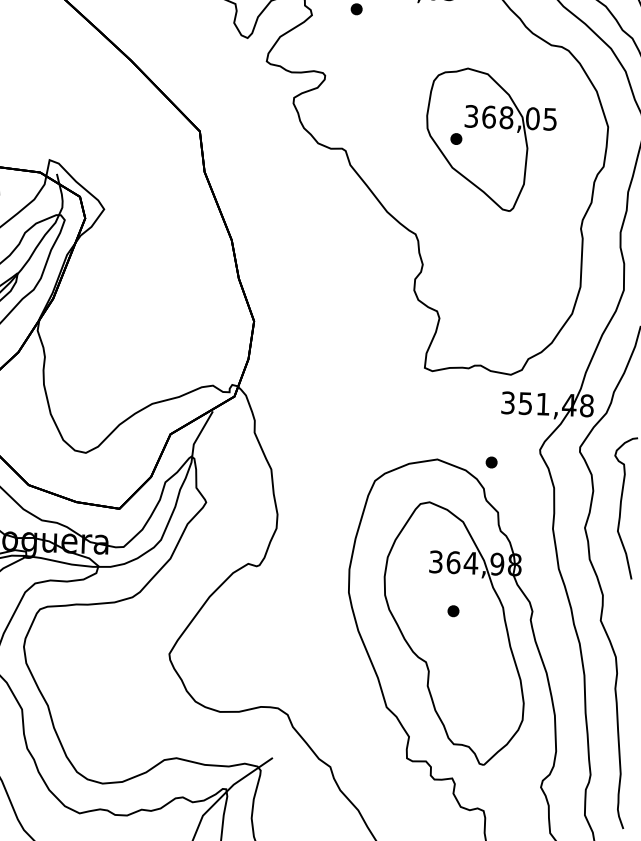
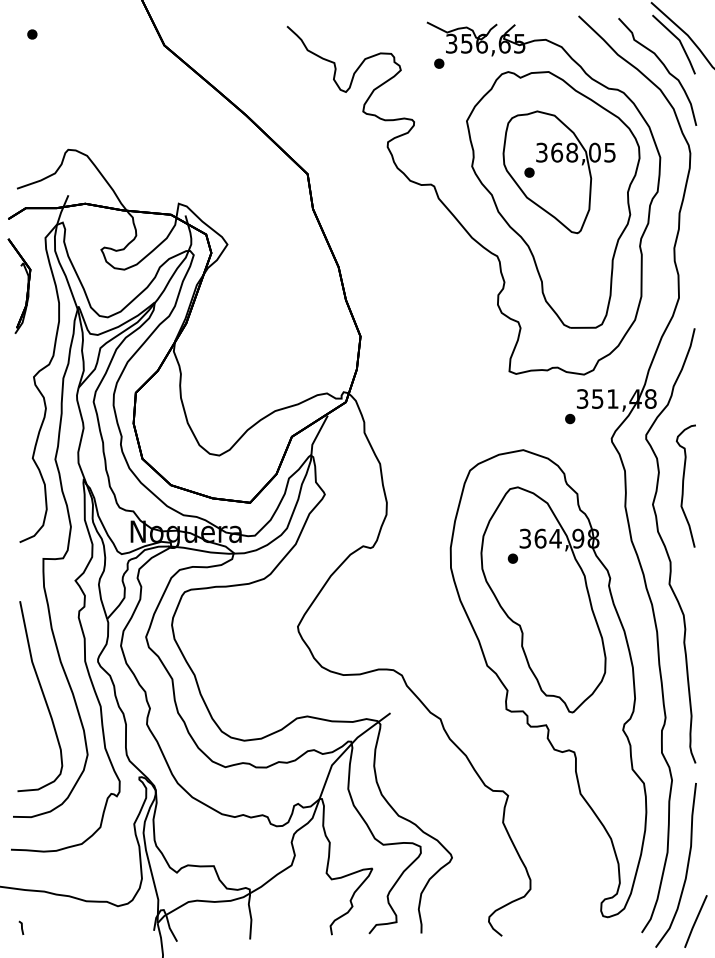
part: (482, 171) -> (553, 199), added
part: (491, 463) -> (570, 419), moved
part: (452, 610) -> (512, 558), moved

